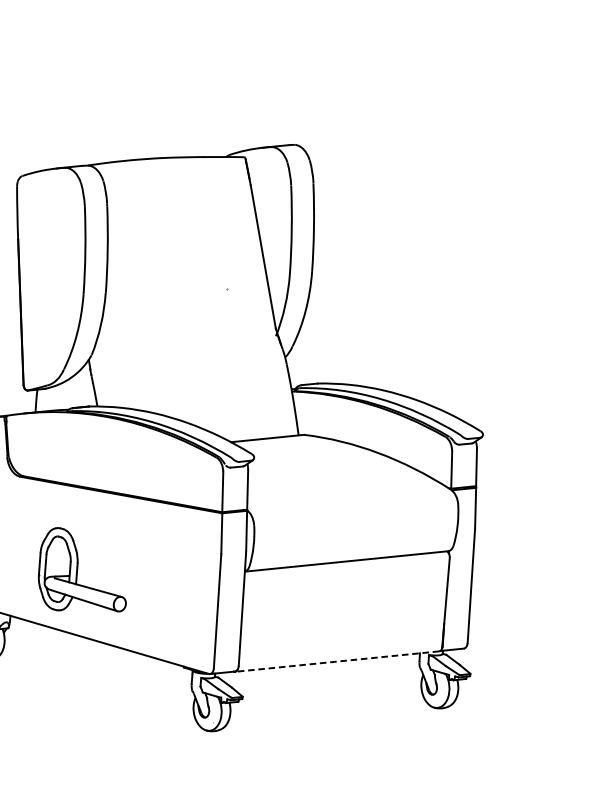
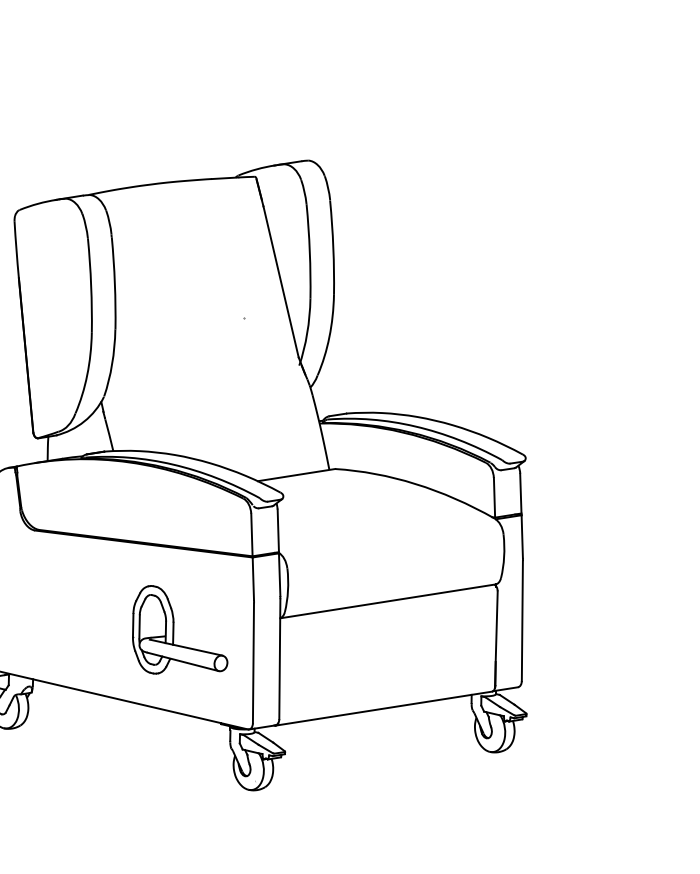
part: (83, 570) -> (180, 629), moved
line: (336, 661) -> (383, 708), dashed -> solid

